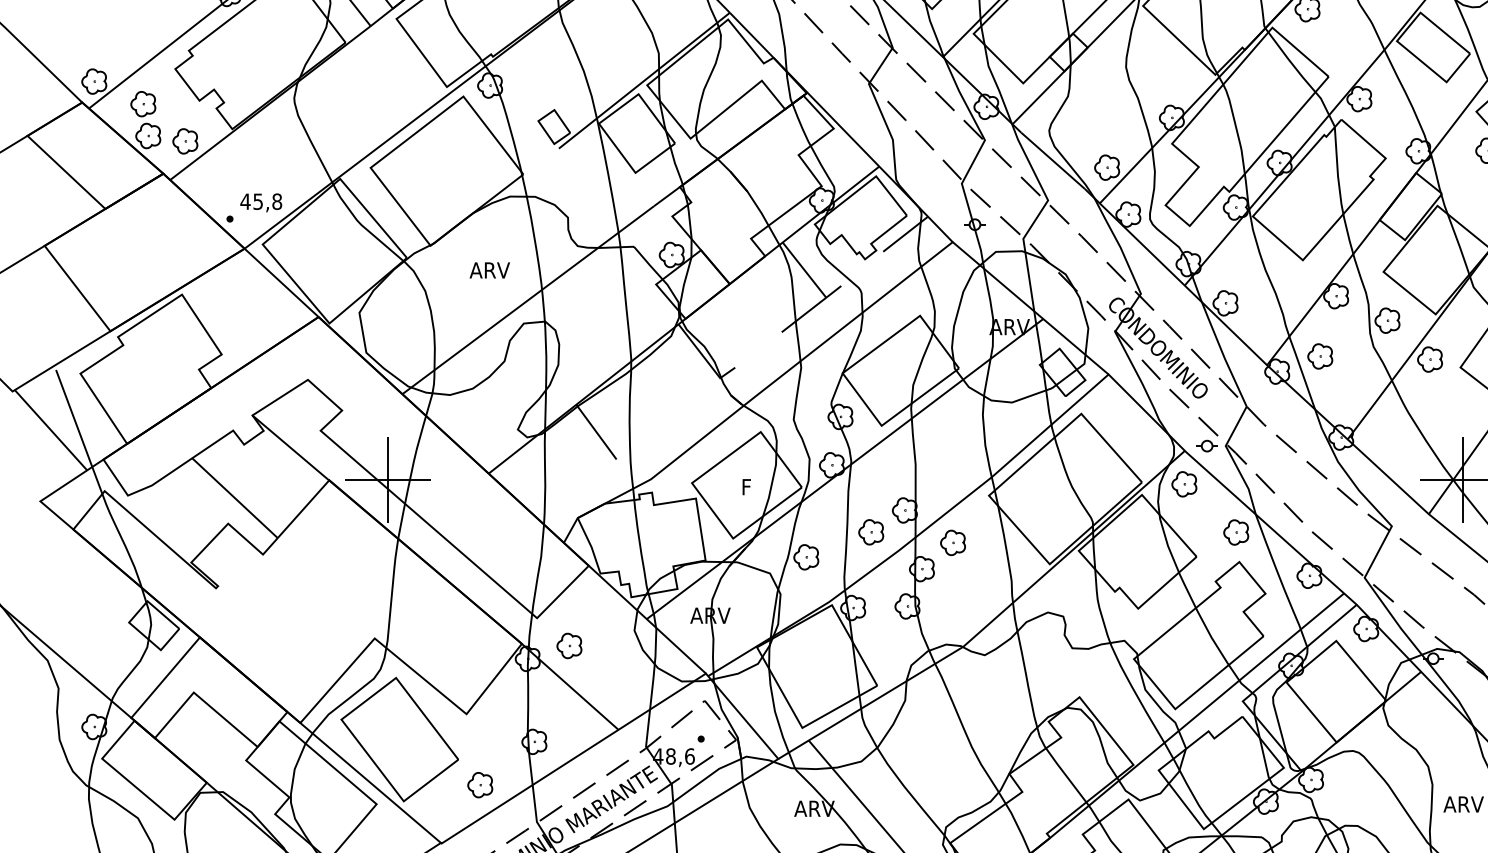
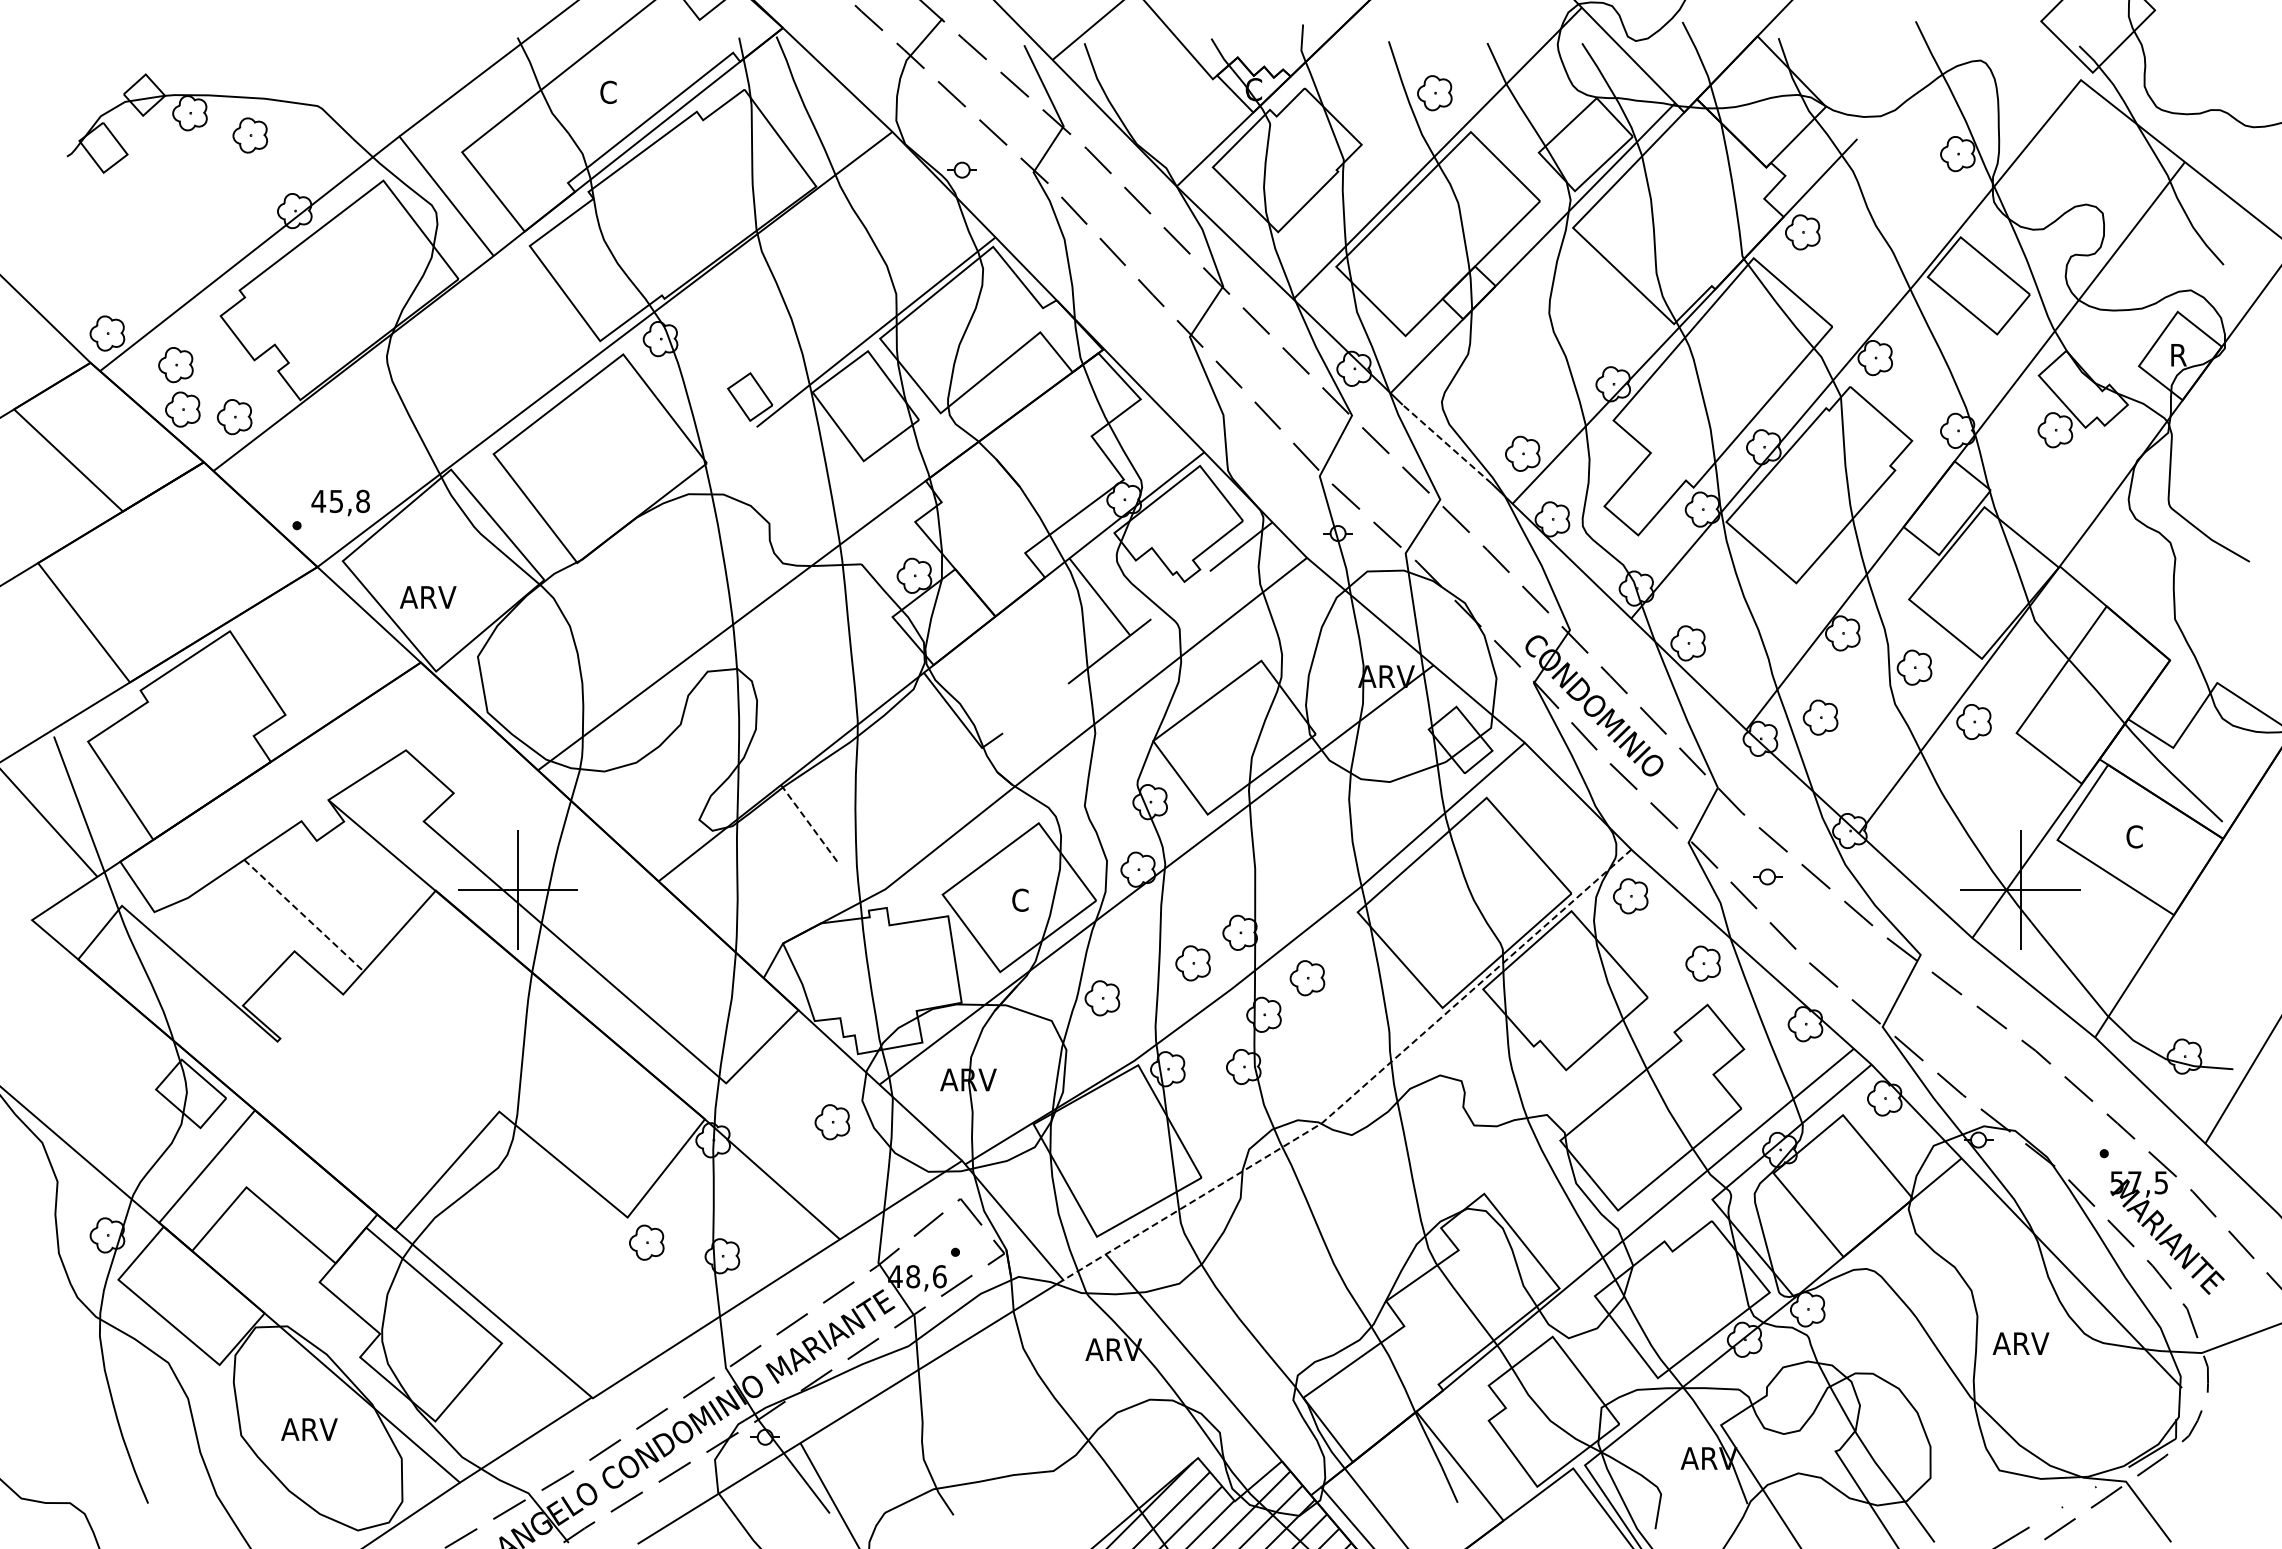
line: (1052, 160) -> (1446, 443), solid -> dashed
text: (489, 270) -> (427, 597), moved
line: (596, 432) -> (809, 823), solid -> dashed
part: (1207, 445) -> (1767, 876), moved
text: (747, 486) -> (1020, 899), F -> C
line: (235, 498) -> (304, 915), solid -> dashed
line: (992, 621) -> (1362, 1087), solid -> dashed
part: (569, 646) -> (832, 1122), moved
part: (399, 739) -> (533, 1252), removed
part: (480, 785) -> (646, 1242), moved

